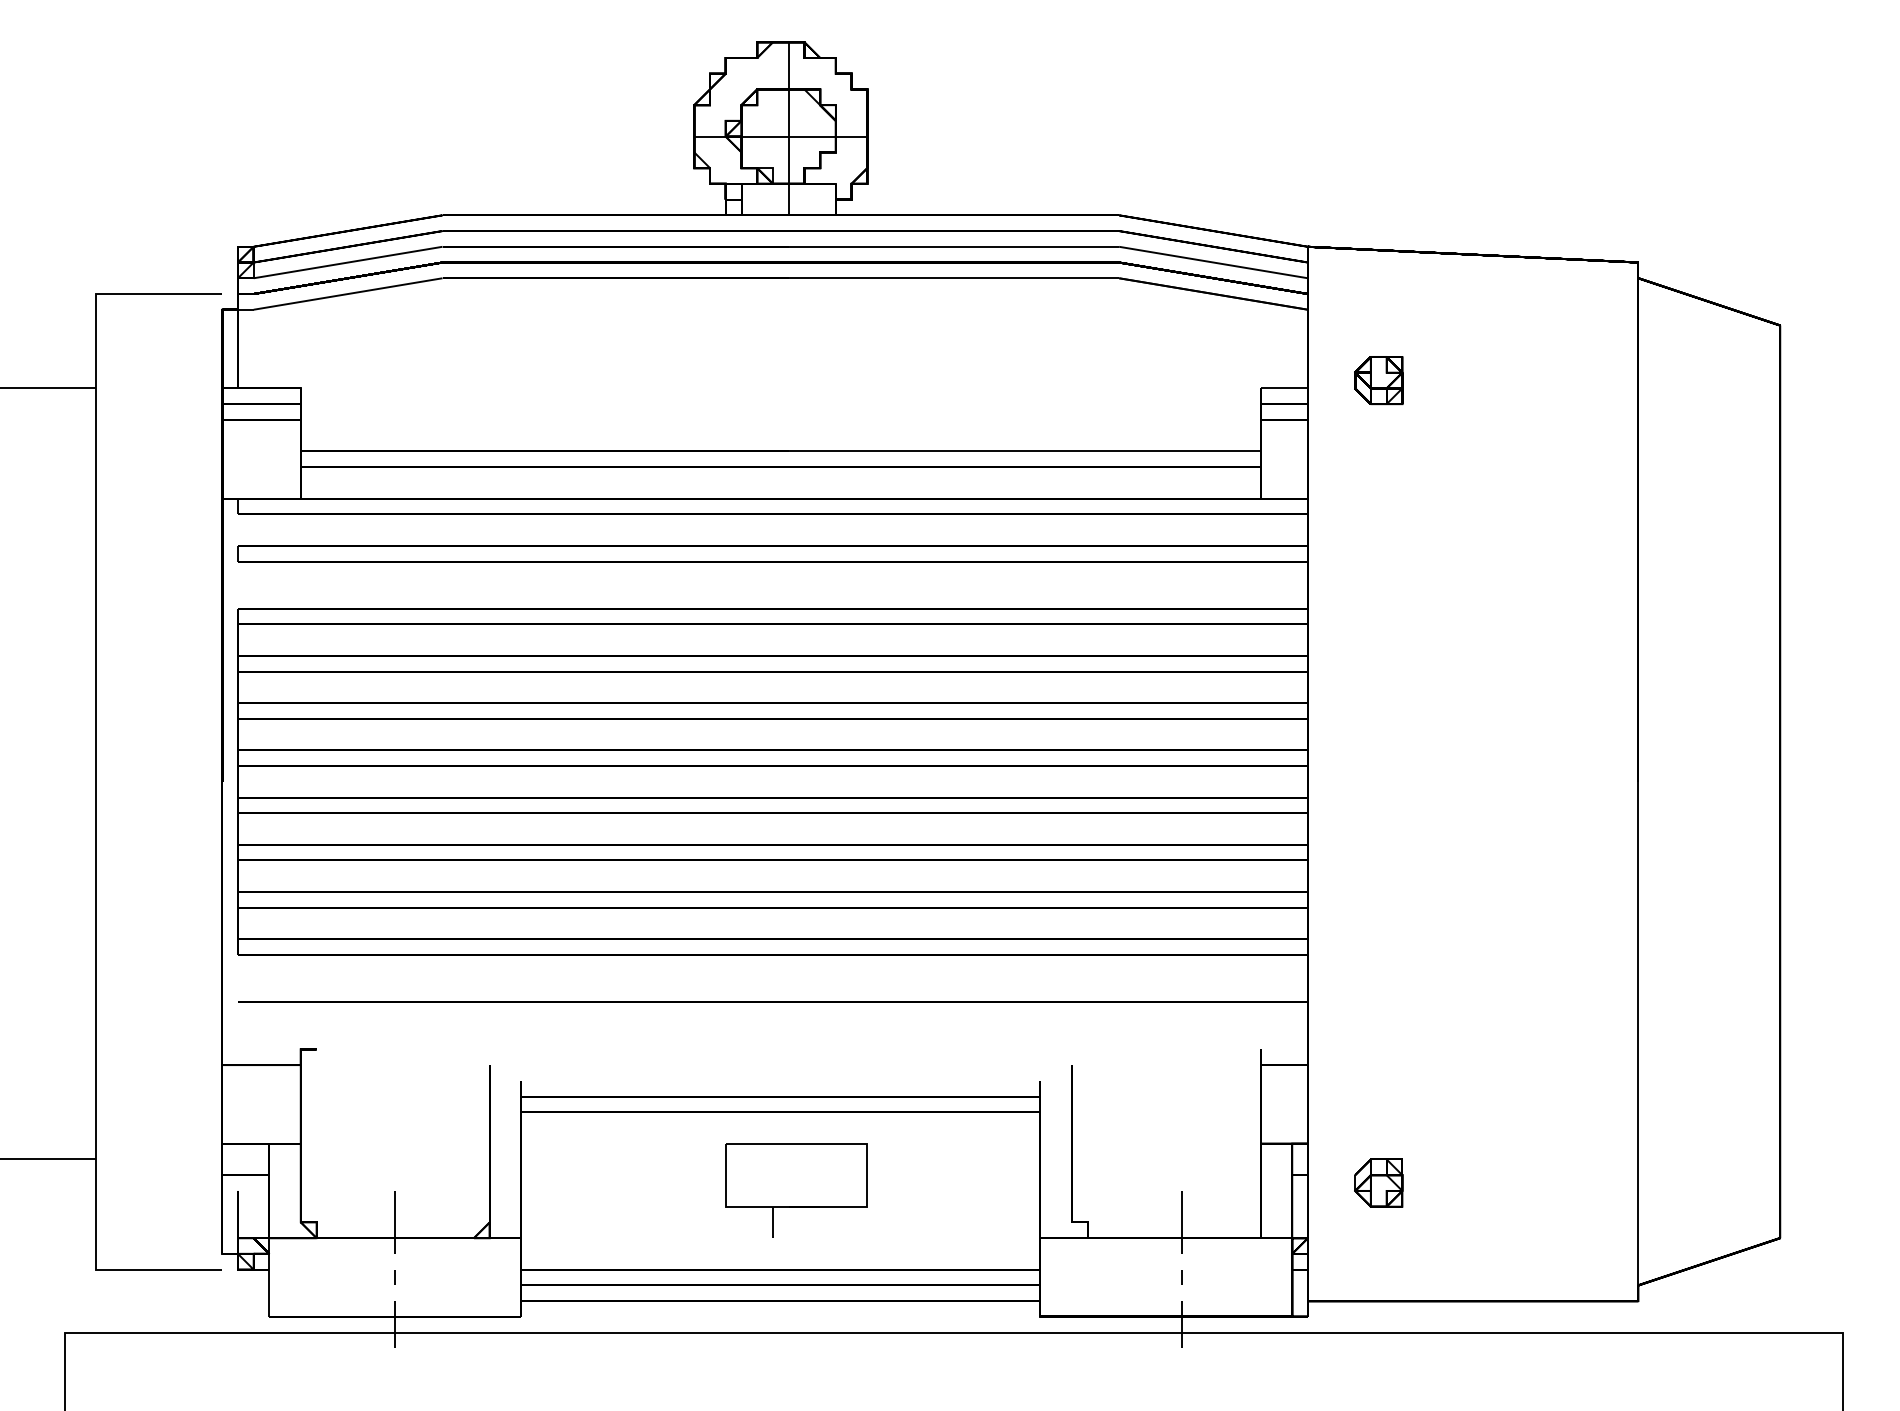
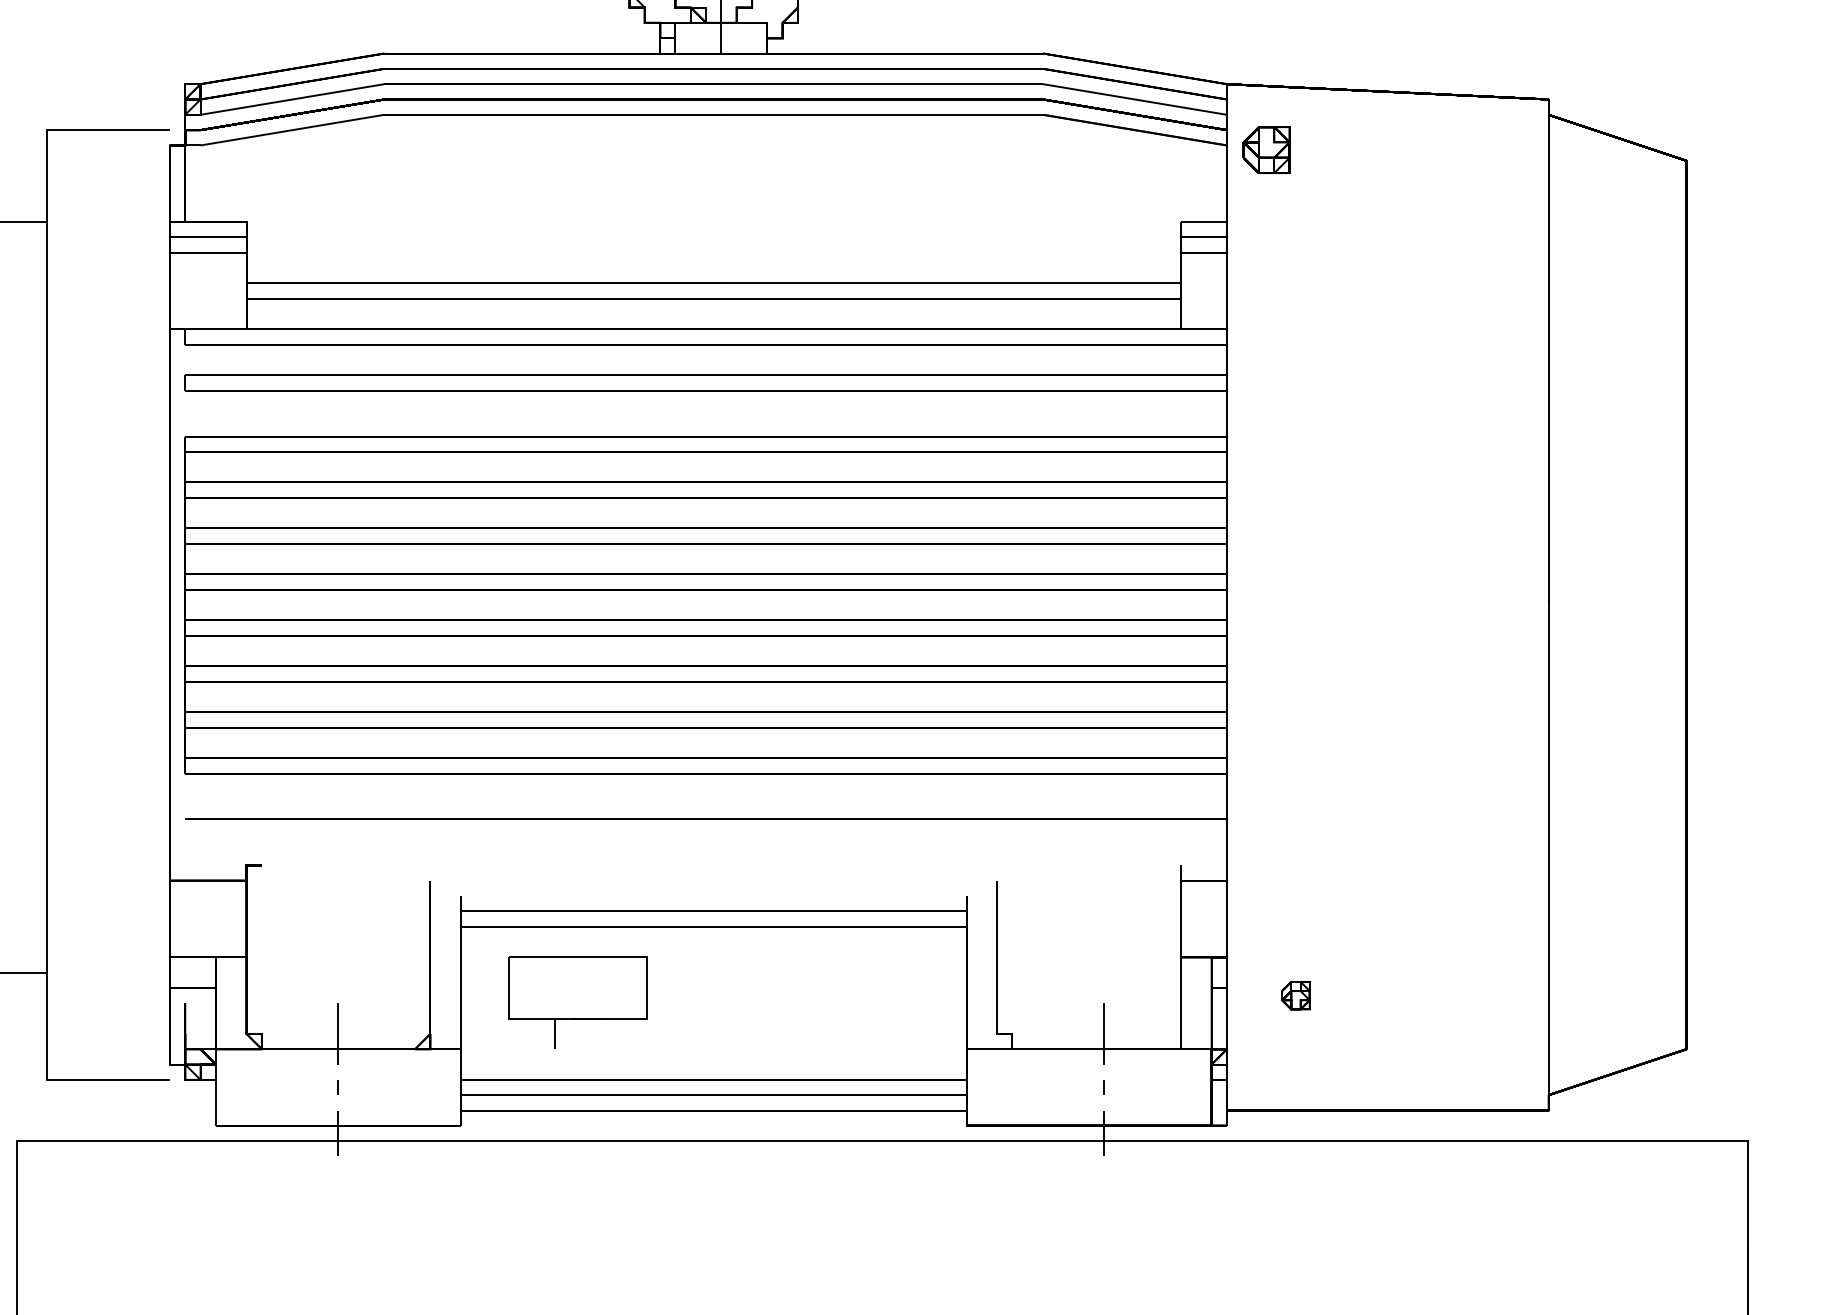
part: (1378, 380) -> (1266, 150), moved
part: (1378, 1182) -> (1295, 995), size x0.6
part: (796, 1190) -> (578, 1002), moved

